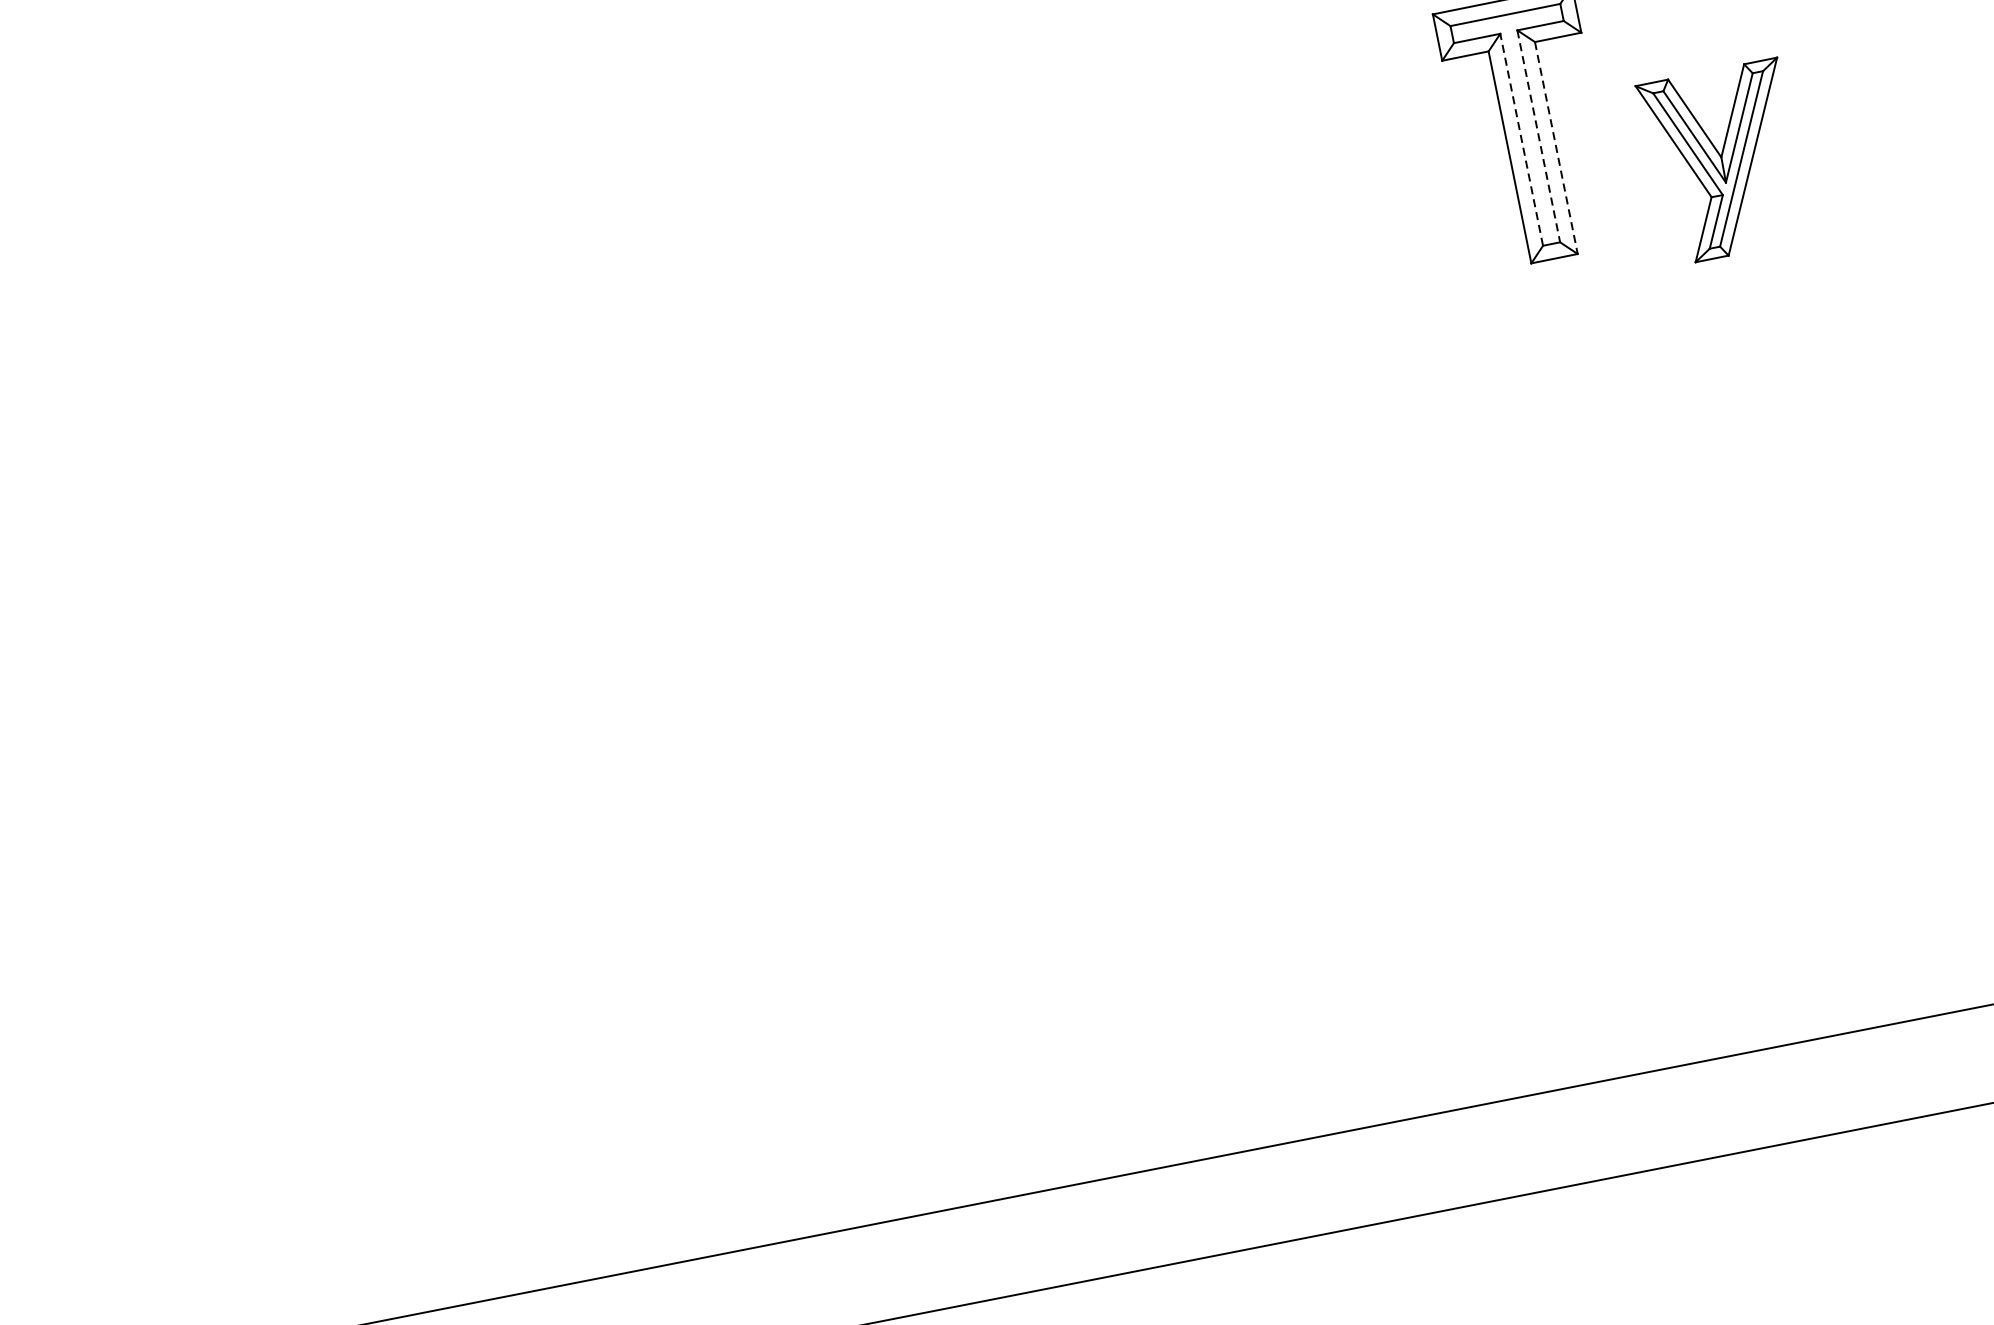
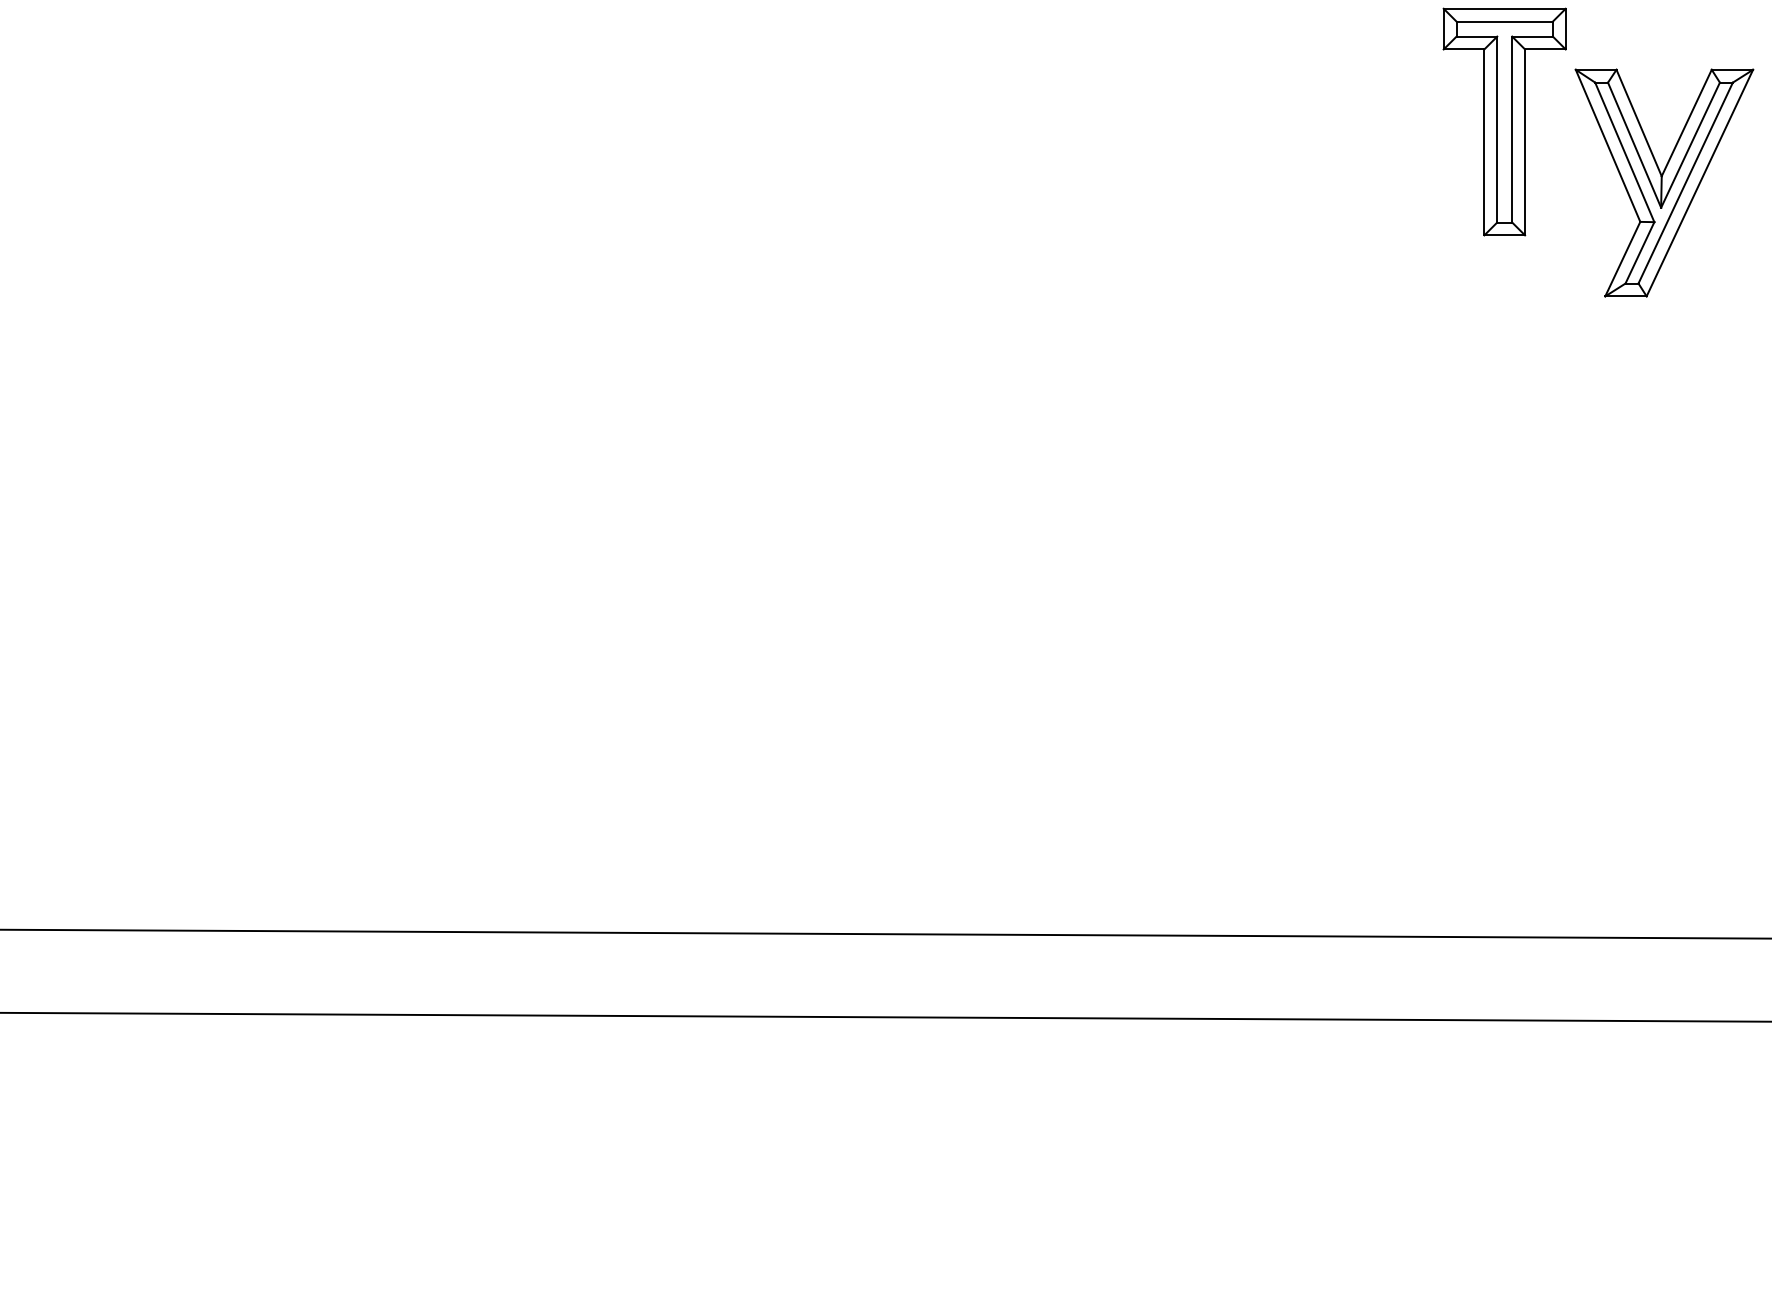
line: (1539, 136) -> (1512, 129), dashed -> solid
line: (1521, 139) -> (1497, 129), dashed -> solid
line: (1556, 148) -> (1525, 142), dashed -> solid
part: (1724, 161) -> (1664, 182), size x1.43

